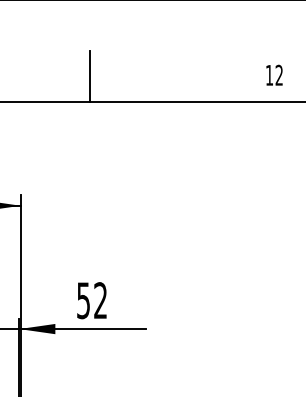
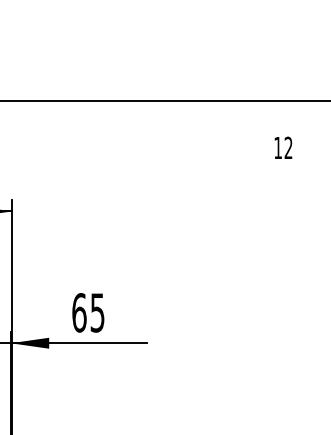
text: (274, 74) -> (283, 147), moved
line: (89, 75) -> (85, 72), removed
text: (92, 300) -> (88, 312), 52 -> 65

